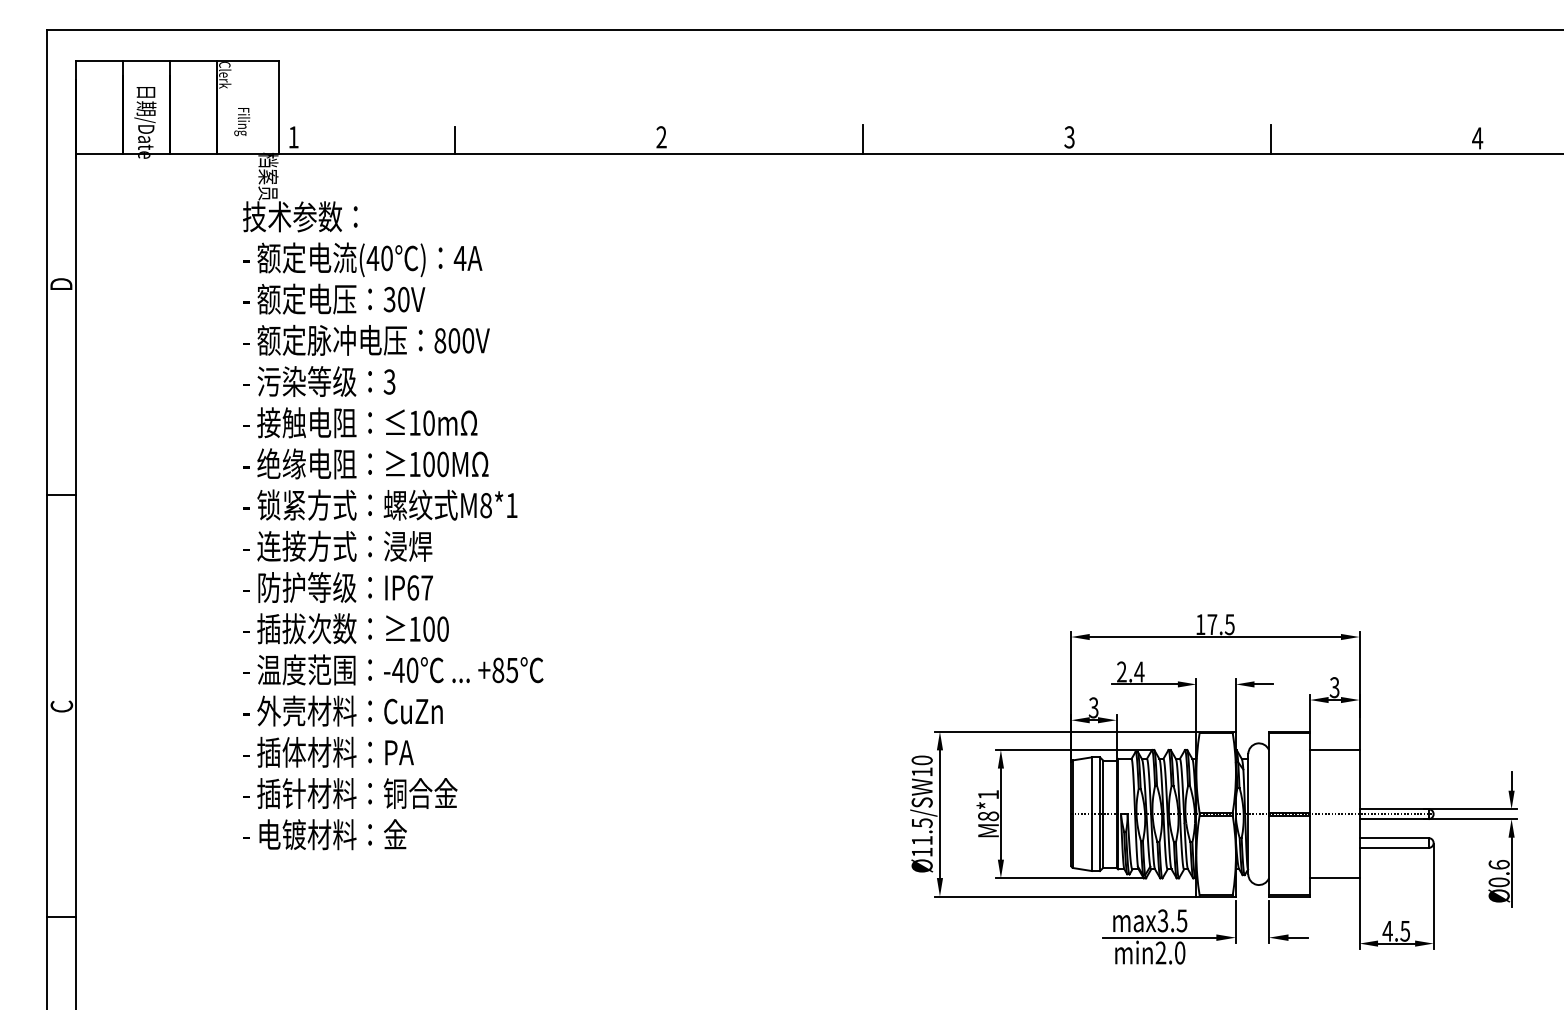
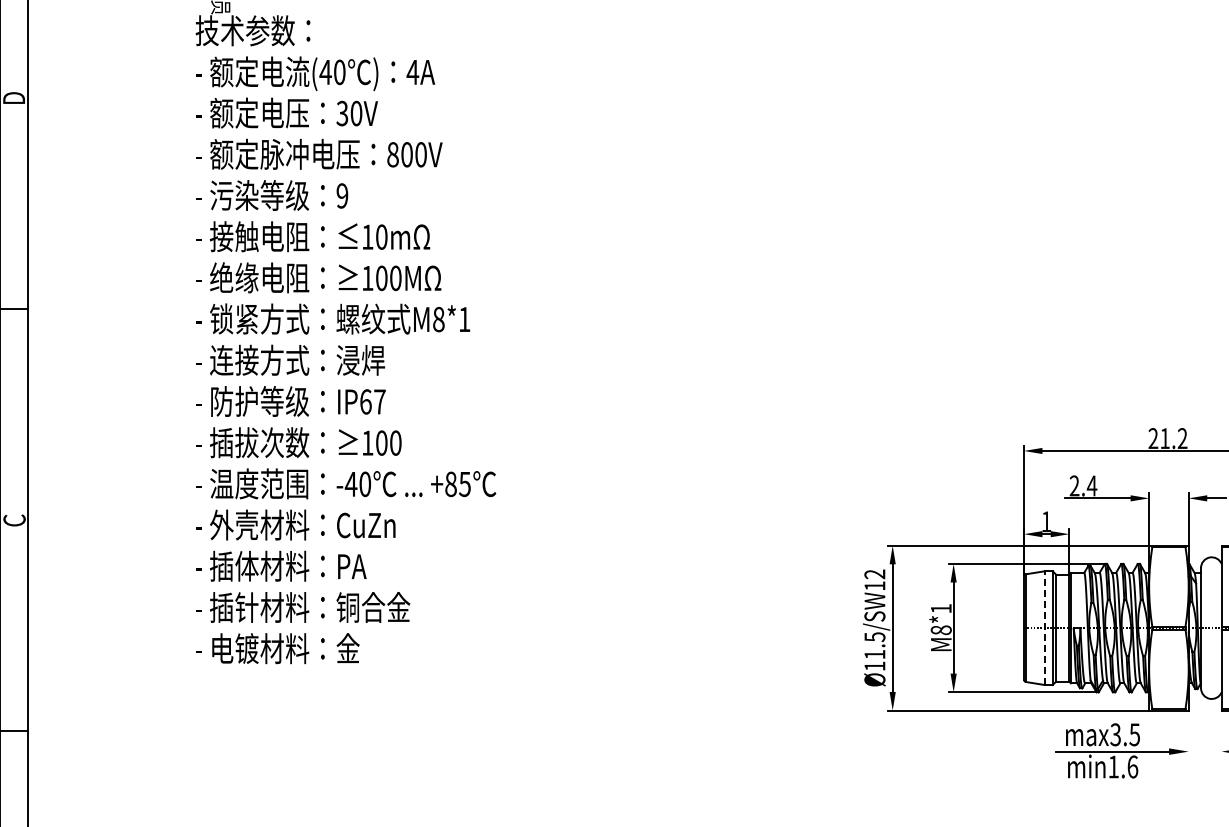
text: (389, 381) -> (342, 195), 3 -> 9
text: (1214, 624) -> (1167, 438), 17.5 -> 21.2
text: (1093, 707) -> (1046, 521), 3 -> 1
text: (921, 760) -> (874, 574), Ø11.5/SW10 -> Ø11.5/SW12
line: (1091, 814) -> (1044, 628), solid -> dashed
line: (1235, 921) -> (1188, 735), removed
line: (1268, 921) -> (1221, 735), removed
text: (1170, 952) -> (1123, 766), min2.0 -> min1.6

